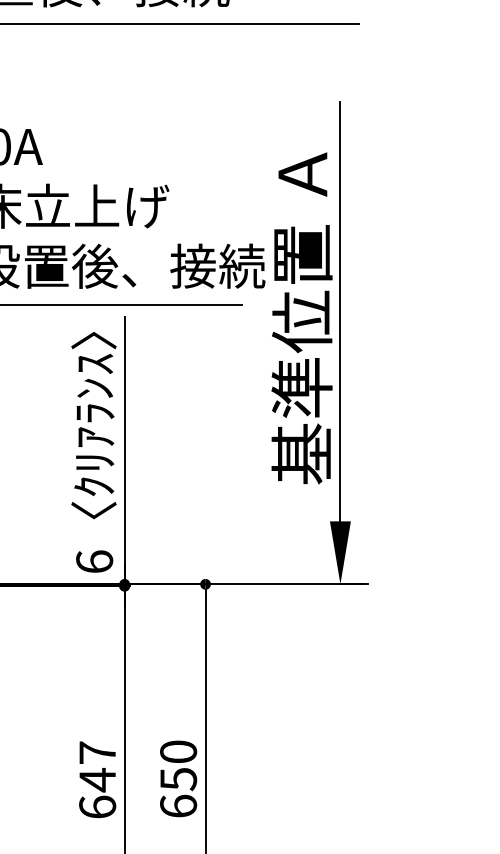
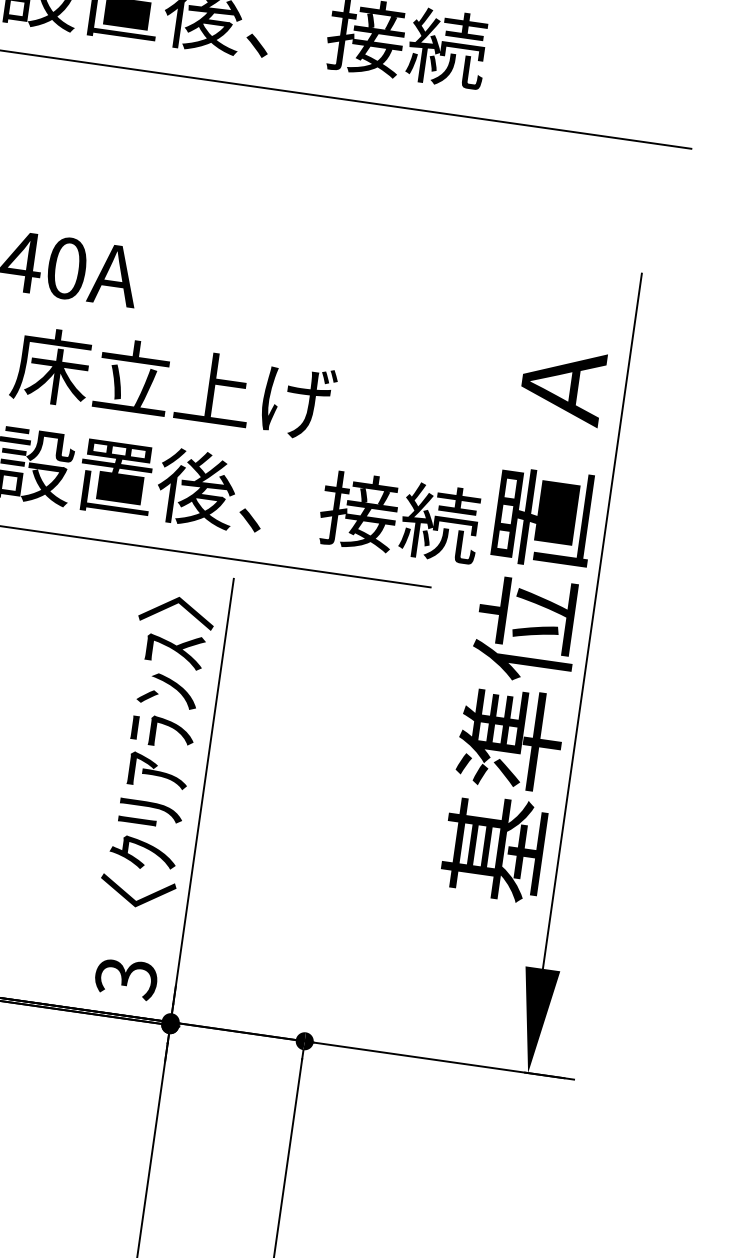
text: (94, 561) -> (126, 977), 6 -> 3

